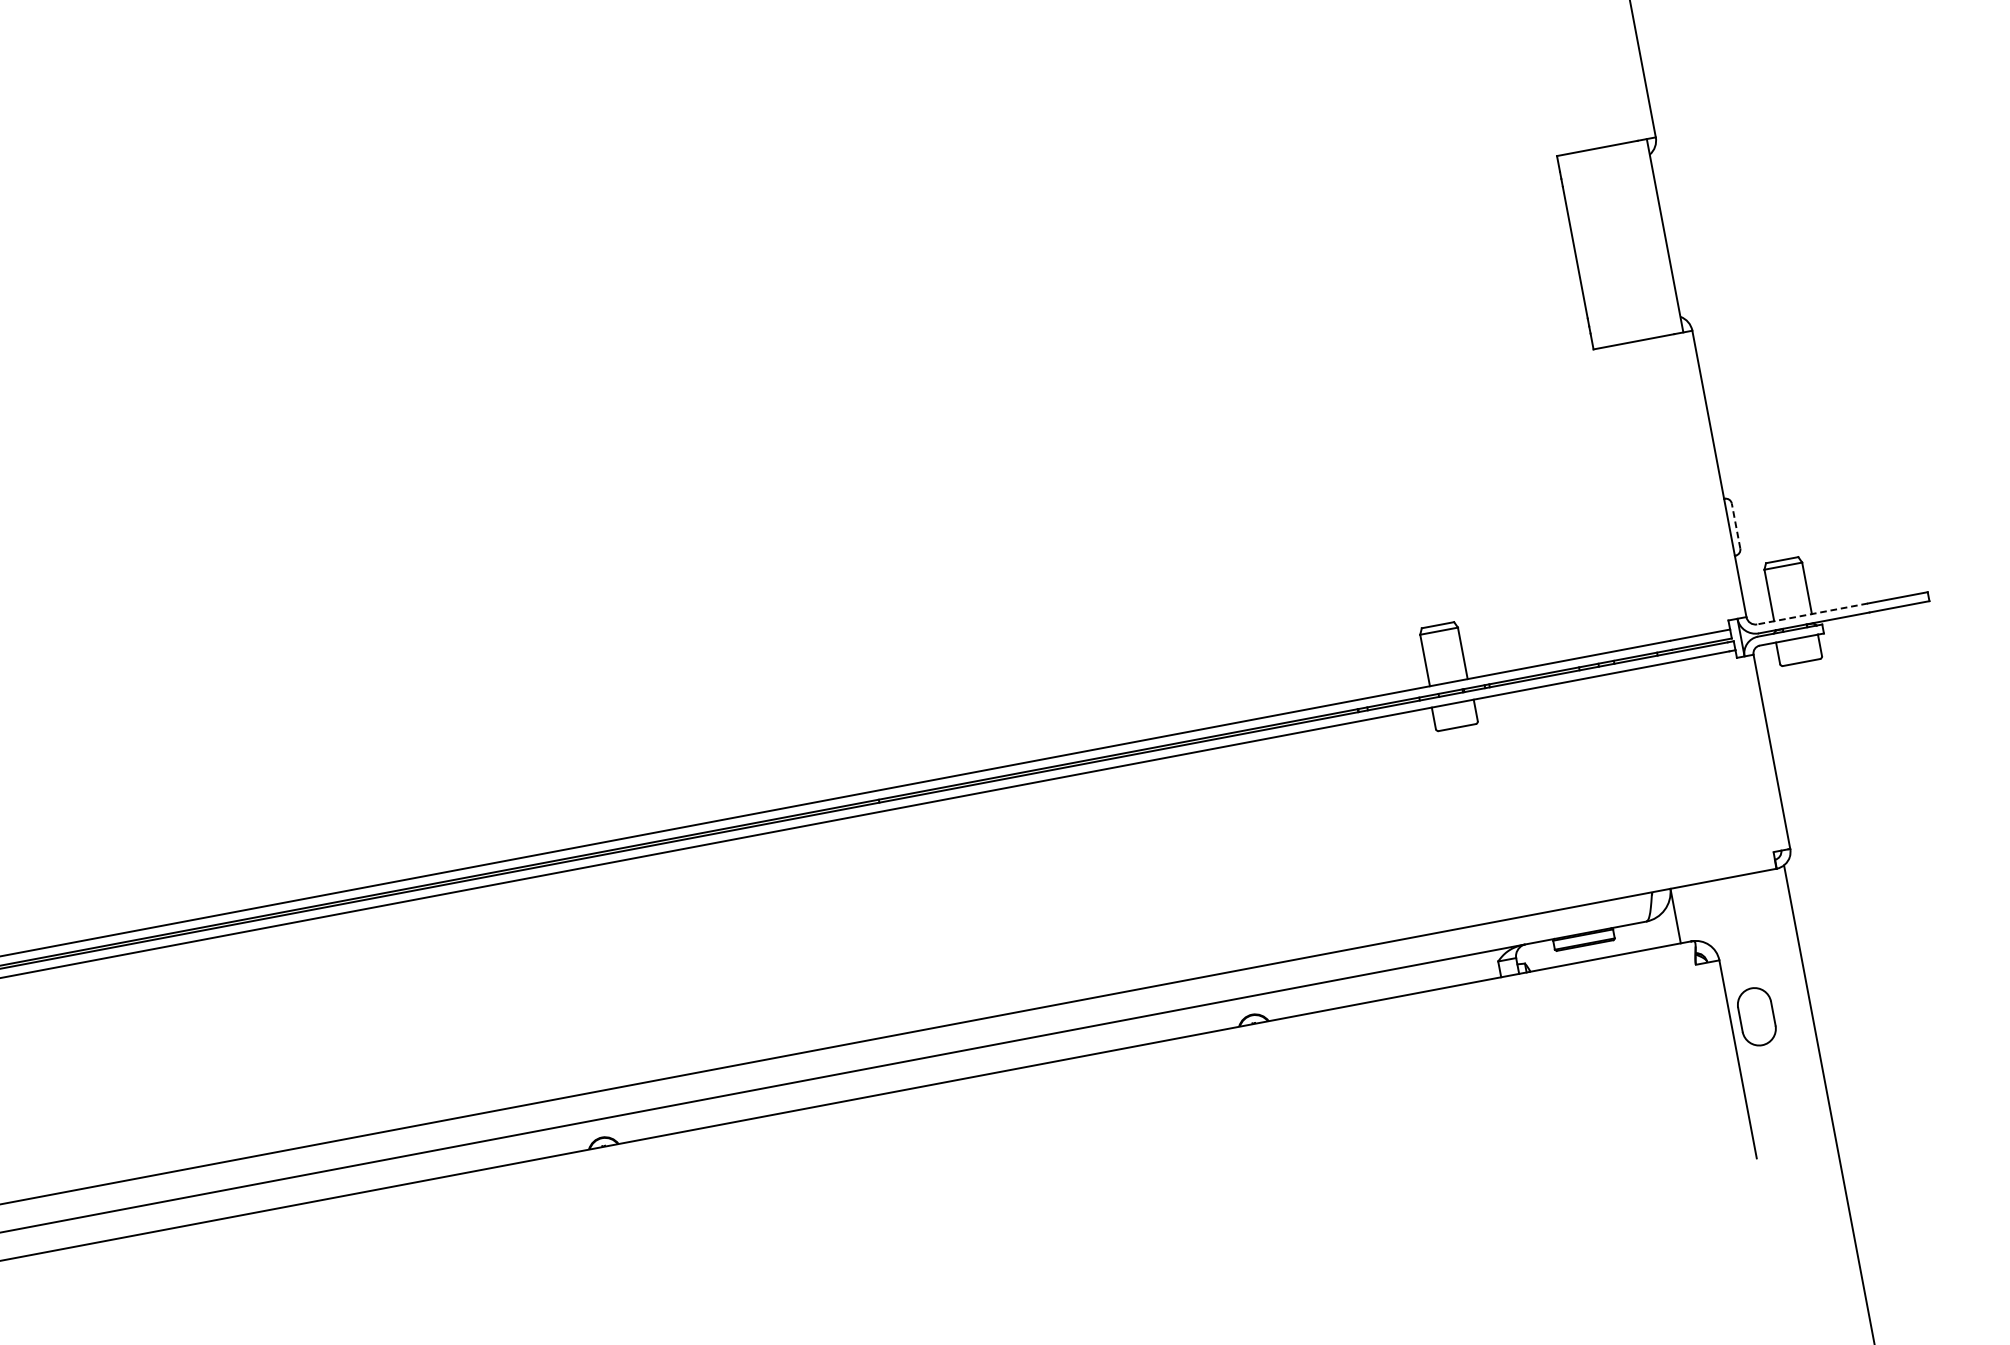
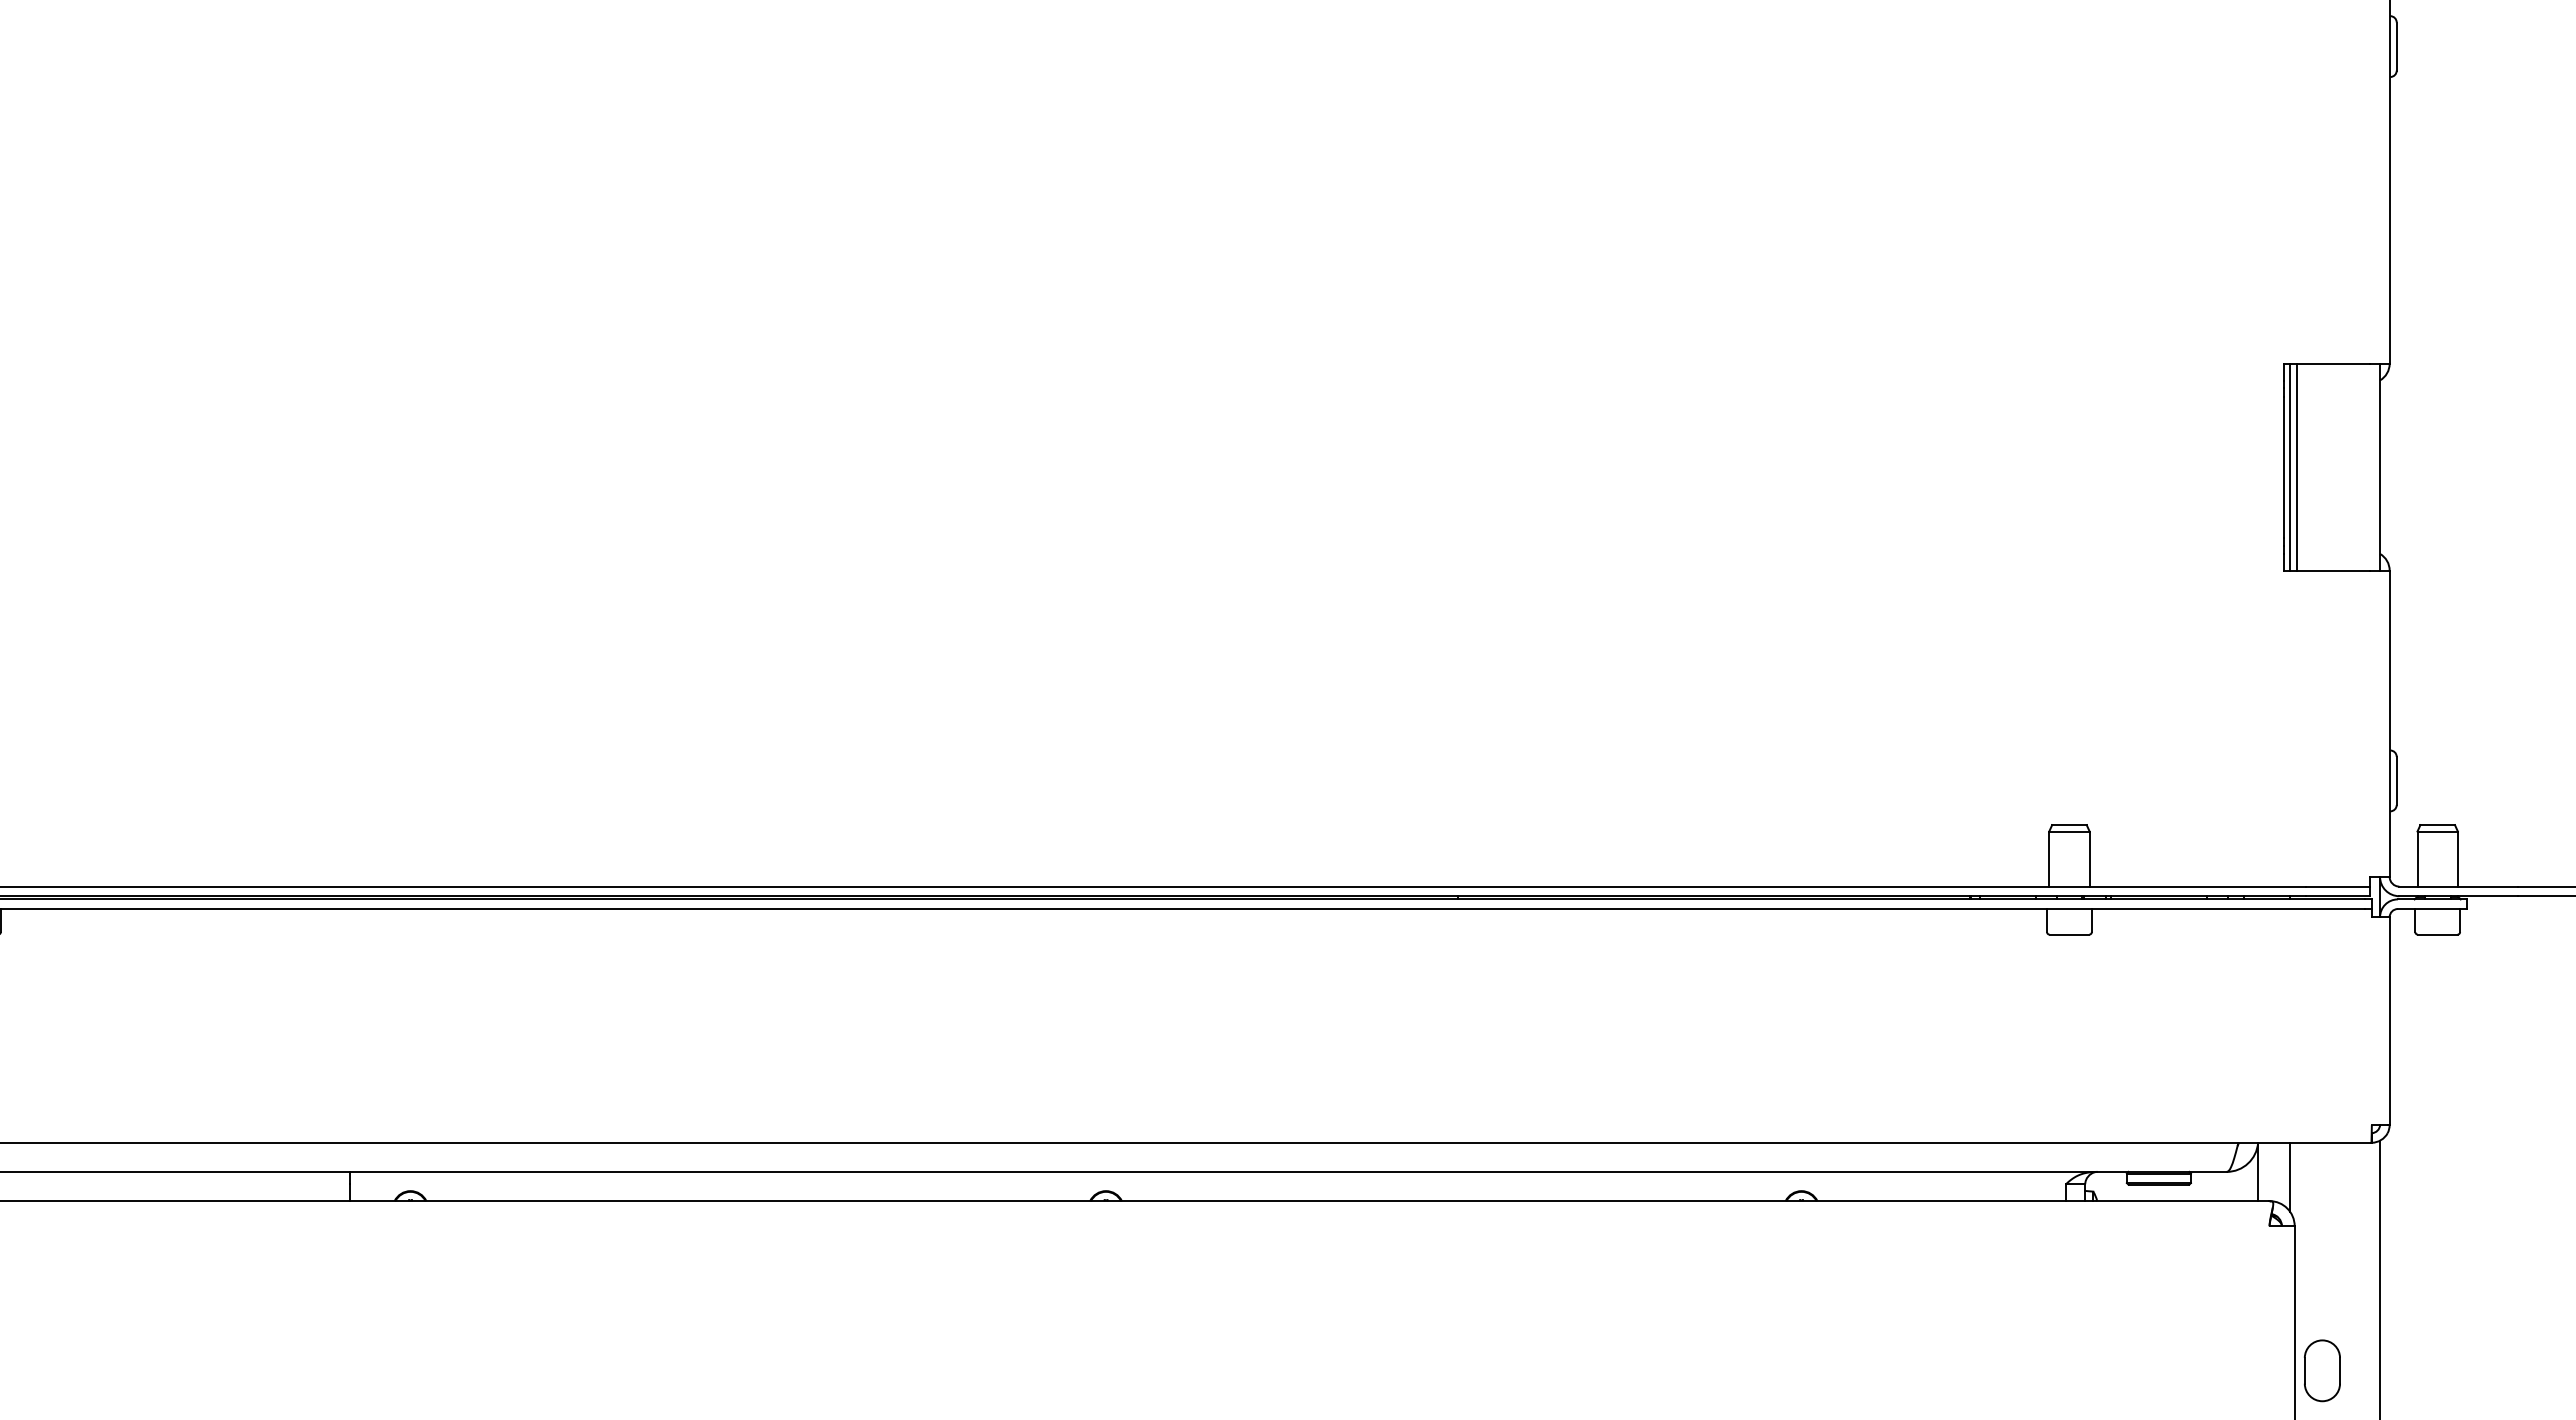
line: (1586, 249) -> (2296, 466), added
line: (1581, 250) -> (2290, 466), added
line: (1735, 525) -> (2396, 780), dashed -> solid
line: (1812, 613) -> (2458, 886), dashed -> solid
line: (1706, 915) -> (2290, 1177), added
part: (1756, 1016) -> (2322, 1370), moved

